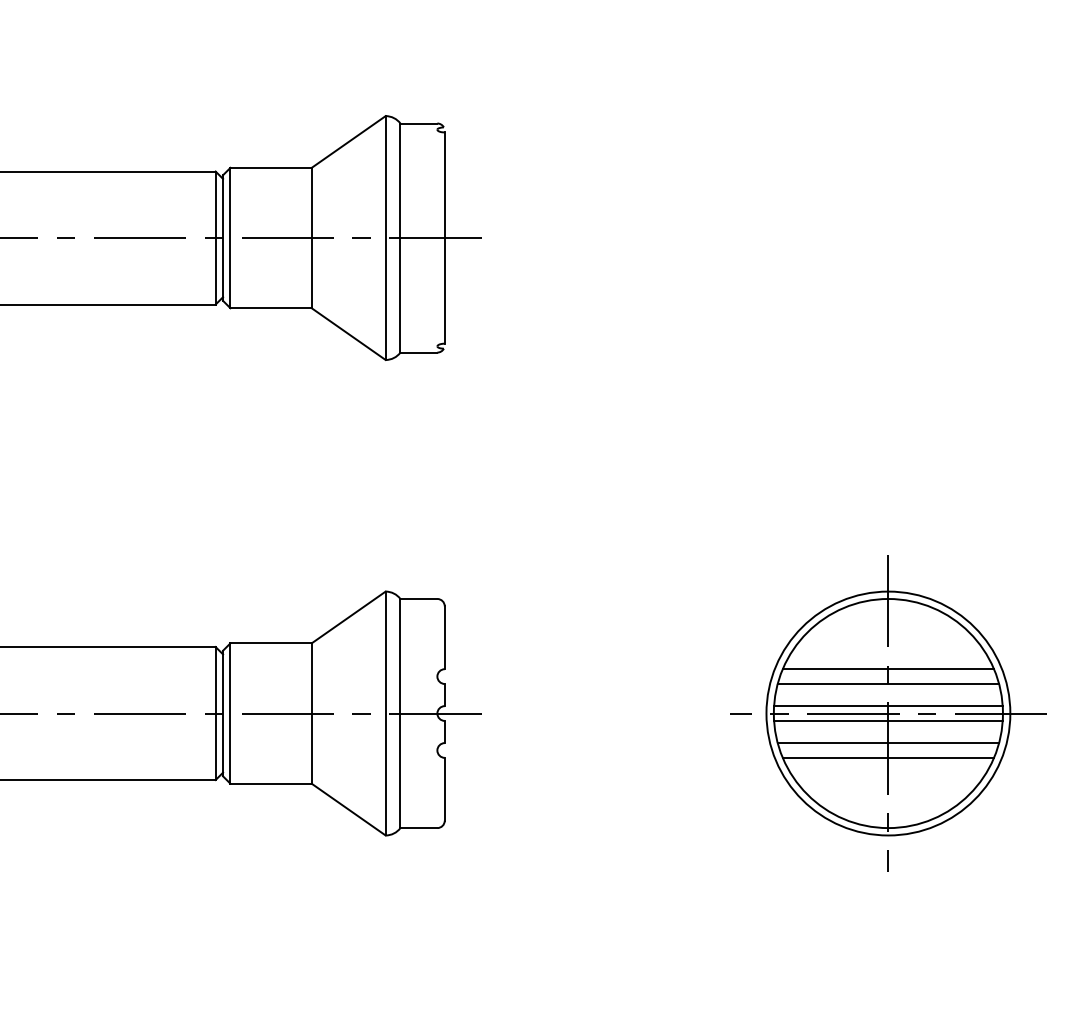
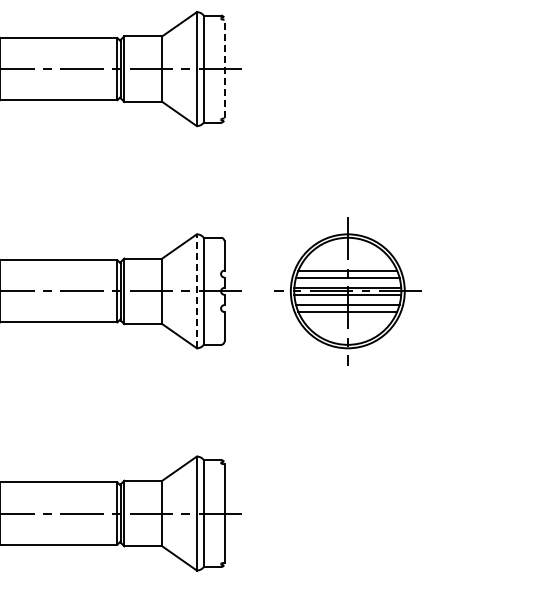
line: (444, 236) -> (224, 68), solid -> dashed
line: (384, 713) -> (196, 291), solid -> dashed
part: (887, 713) -> (347, 291), moved

